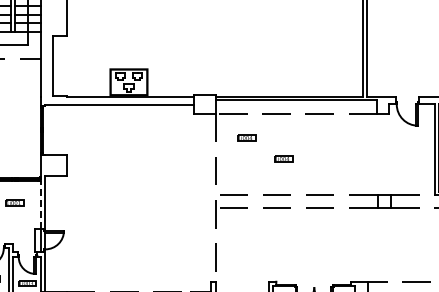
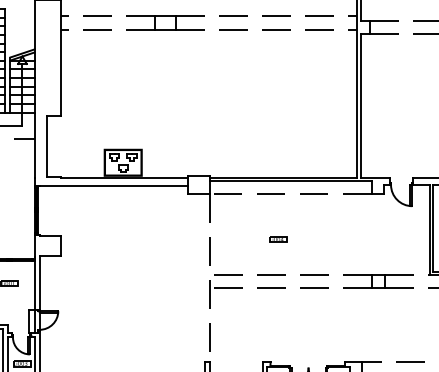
part: (247, 138) -> (241, 218), removed
line: (41, 204) -> (35, 284), dashed -> solid

